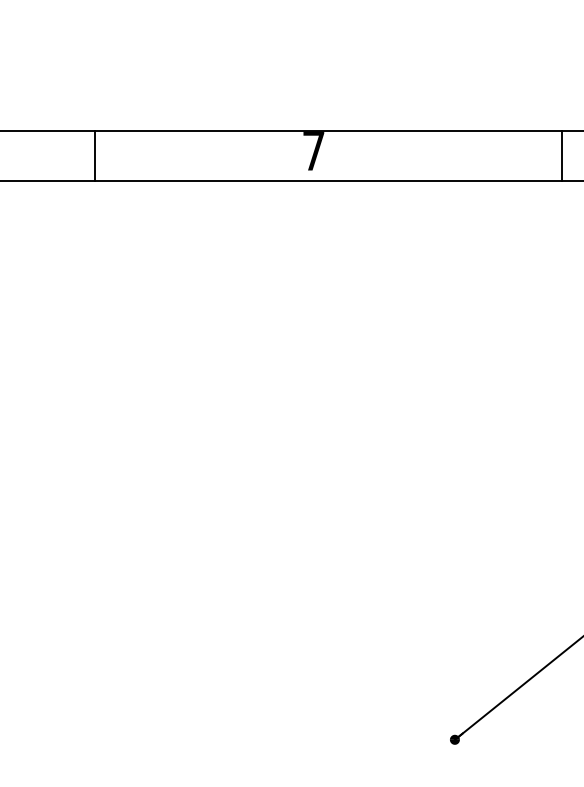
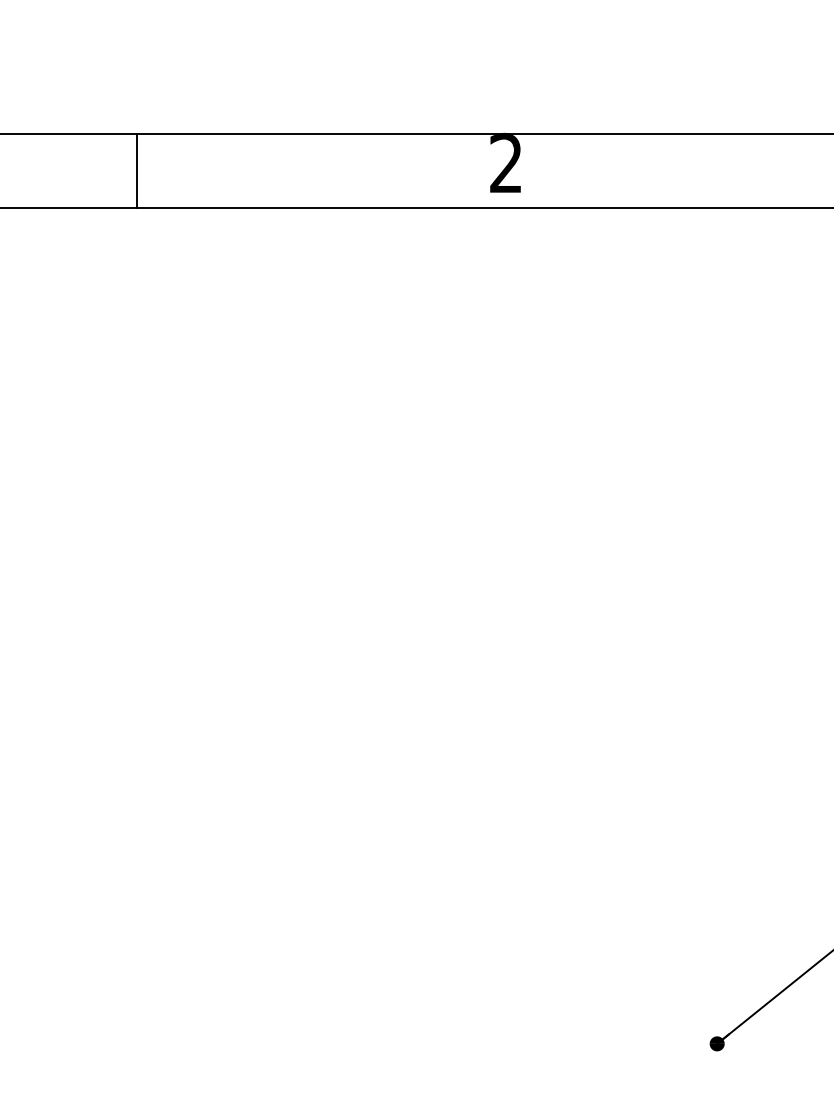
text: (313, 151) -> (505, 164), 7 -> 2
line: (95, 155) -> (137, 170), moved

